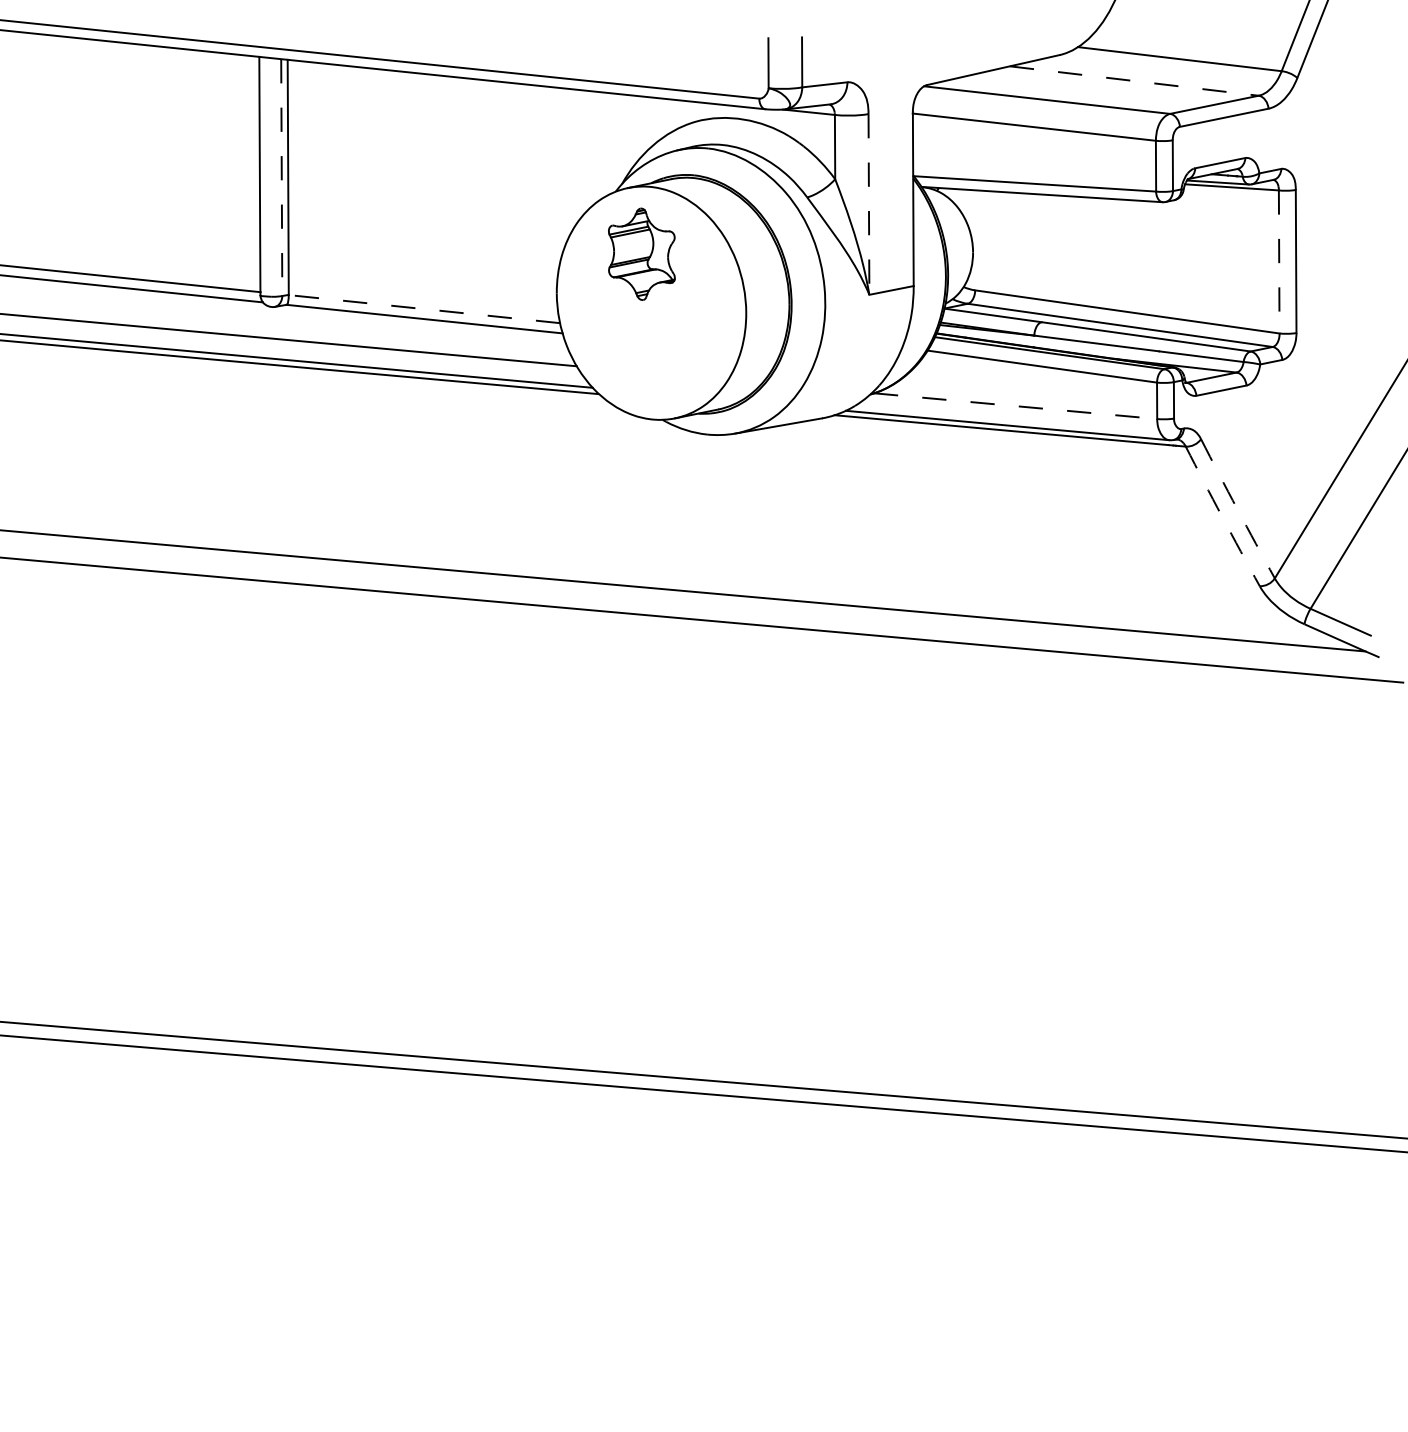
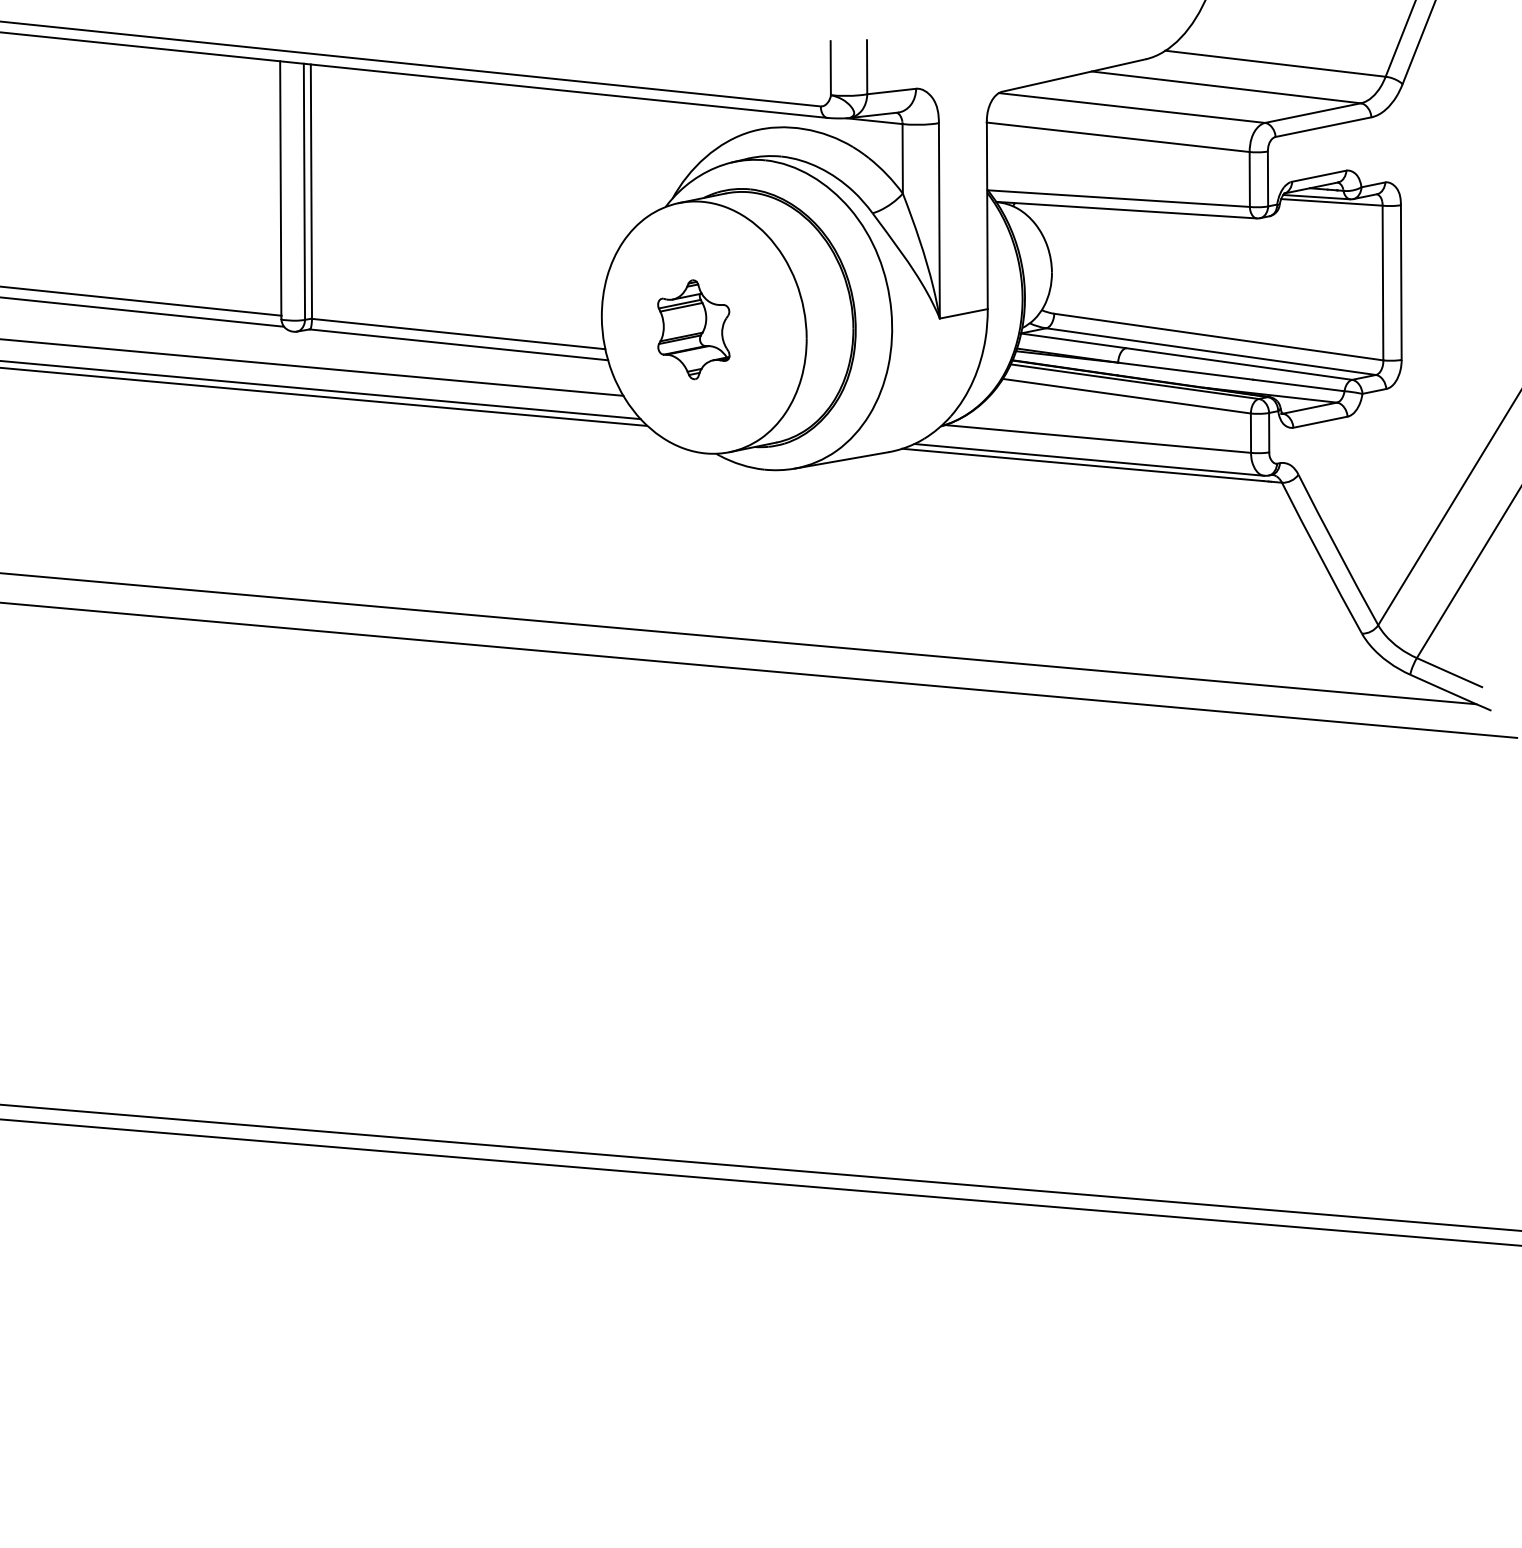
line: (1134, 81) -> (1226, 87), dashed -> solid
line: (281, 178) -> (304, 192), dashed -> solid
line: (869, 204) -> (939, 220), dashed -> solid
part: (641, 254) -> (693, 329), moved
line: (1278, 262) -> (1382, 283), dashed -> solid
line: (424, 309) -> (458, 334), dashed -> solid
line: (1015, 405) -> (1097, 438), dashed -> solid
arc: (1237, 509) -> (1337, 550), dashed -> solid
arc: (1222, 516) -> (1321, 558), dashed -> solid

